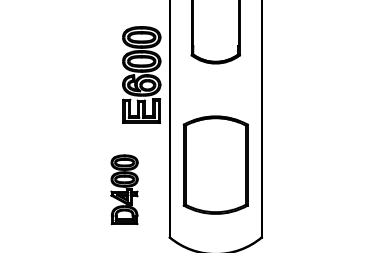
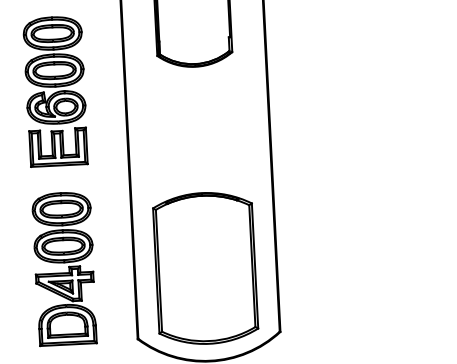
part: (141, 74) -> (55, 90), moved
part: (215, 164) -> (205, 267), moved
part: (124, 189) -> (64, 268), size x1.43

